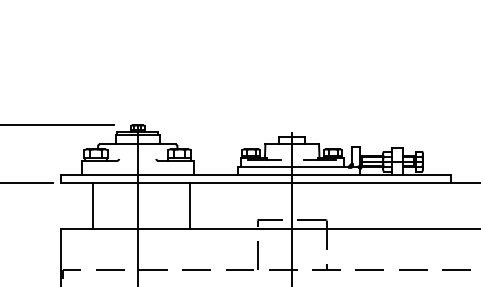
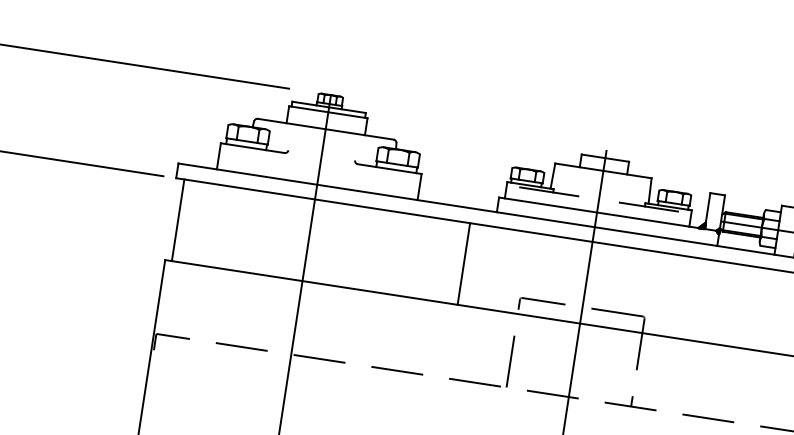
line: (93, 205) -> (179, 219), moved
line: (190, 205) -> (464, 262), moved

